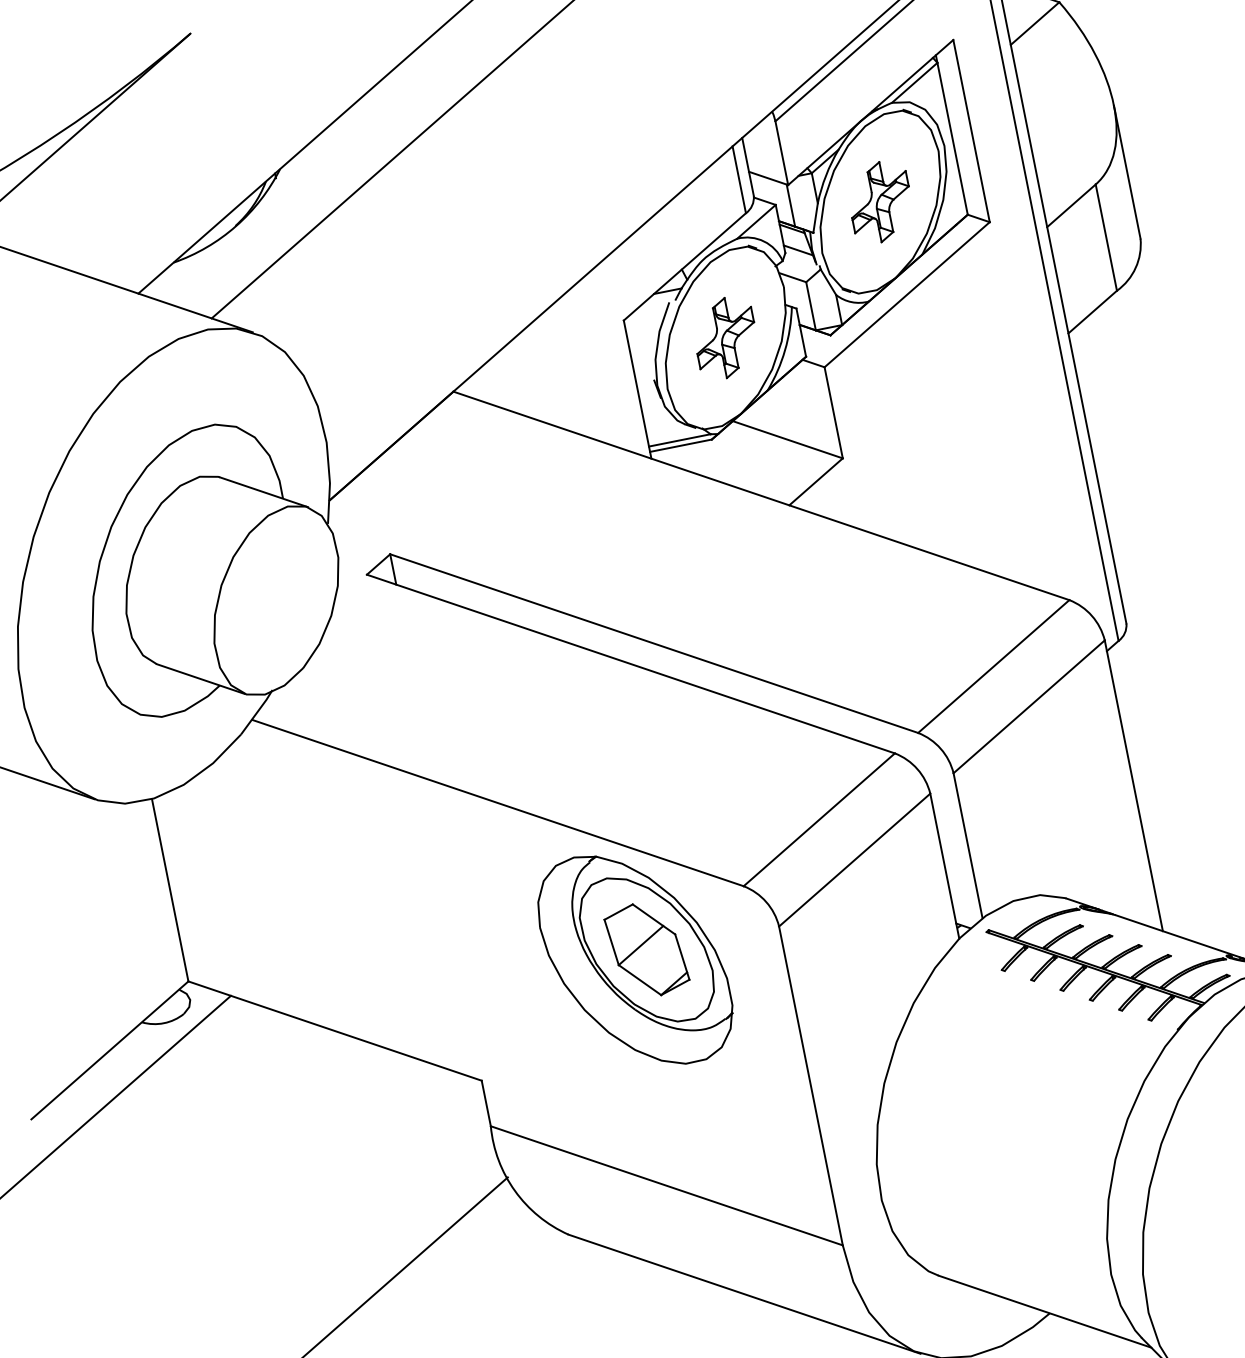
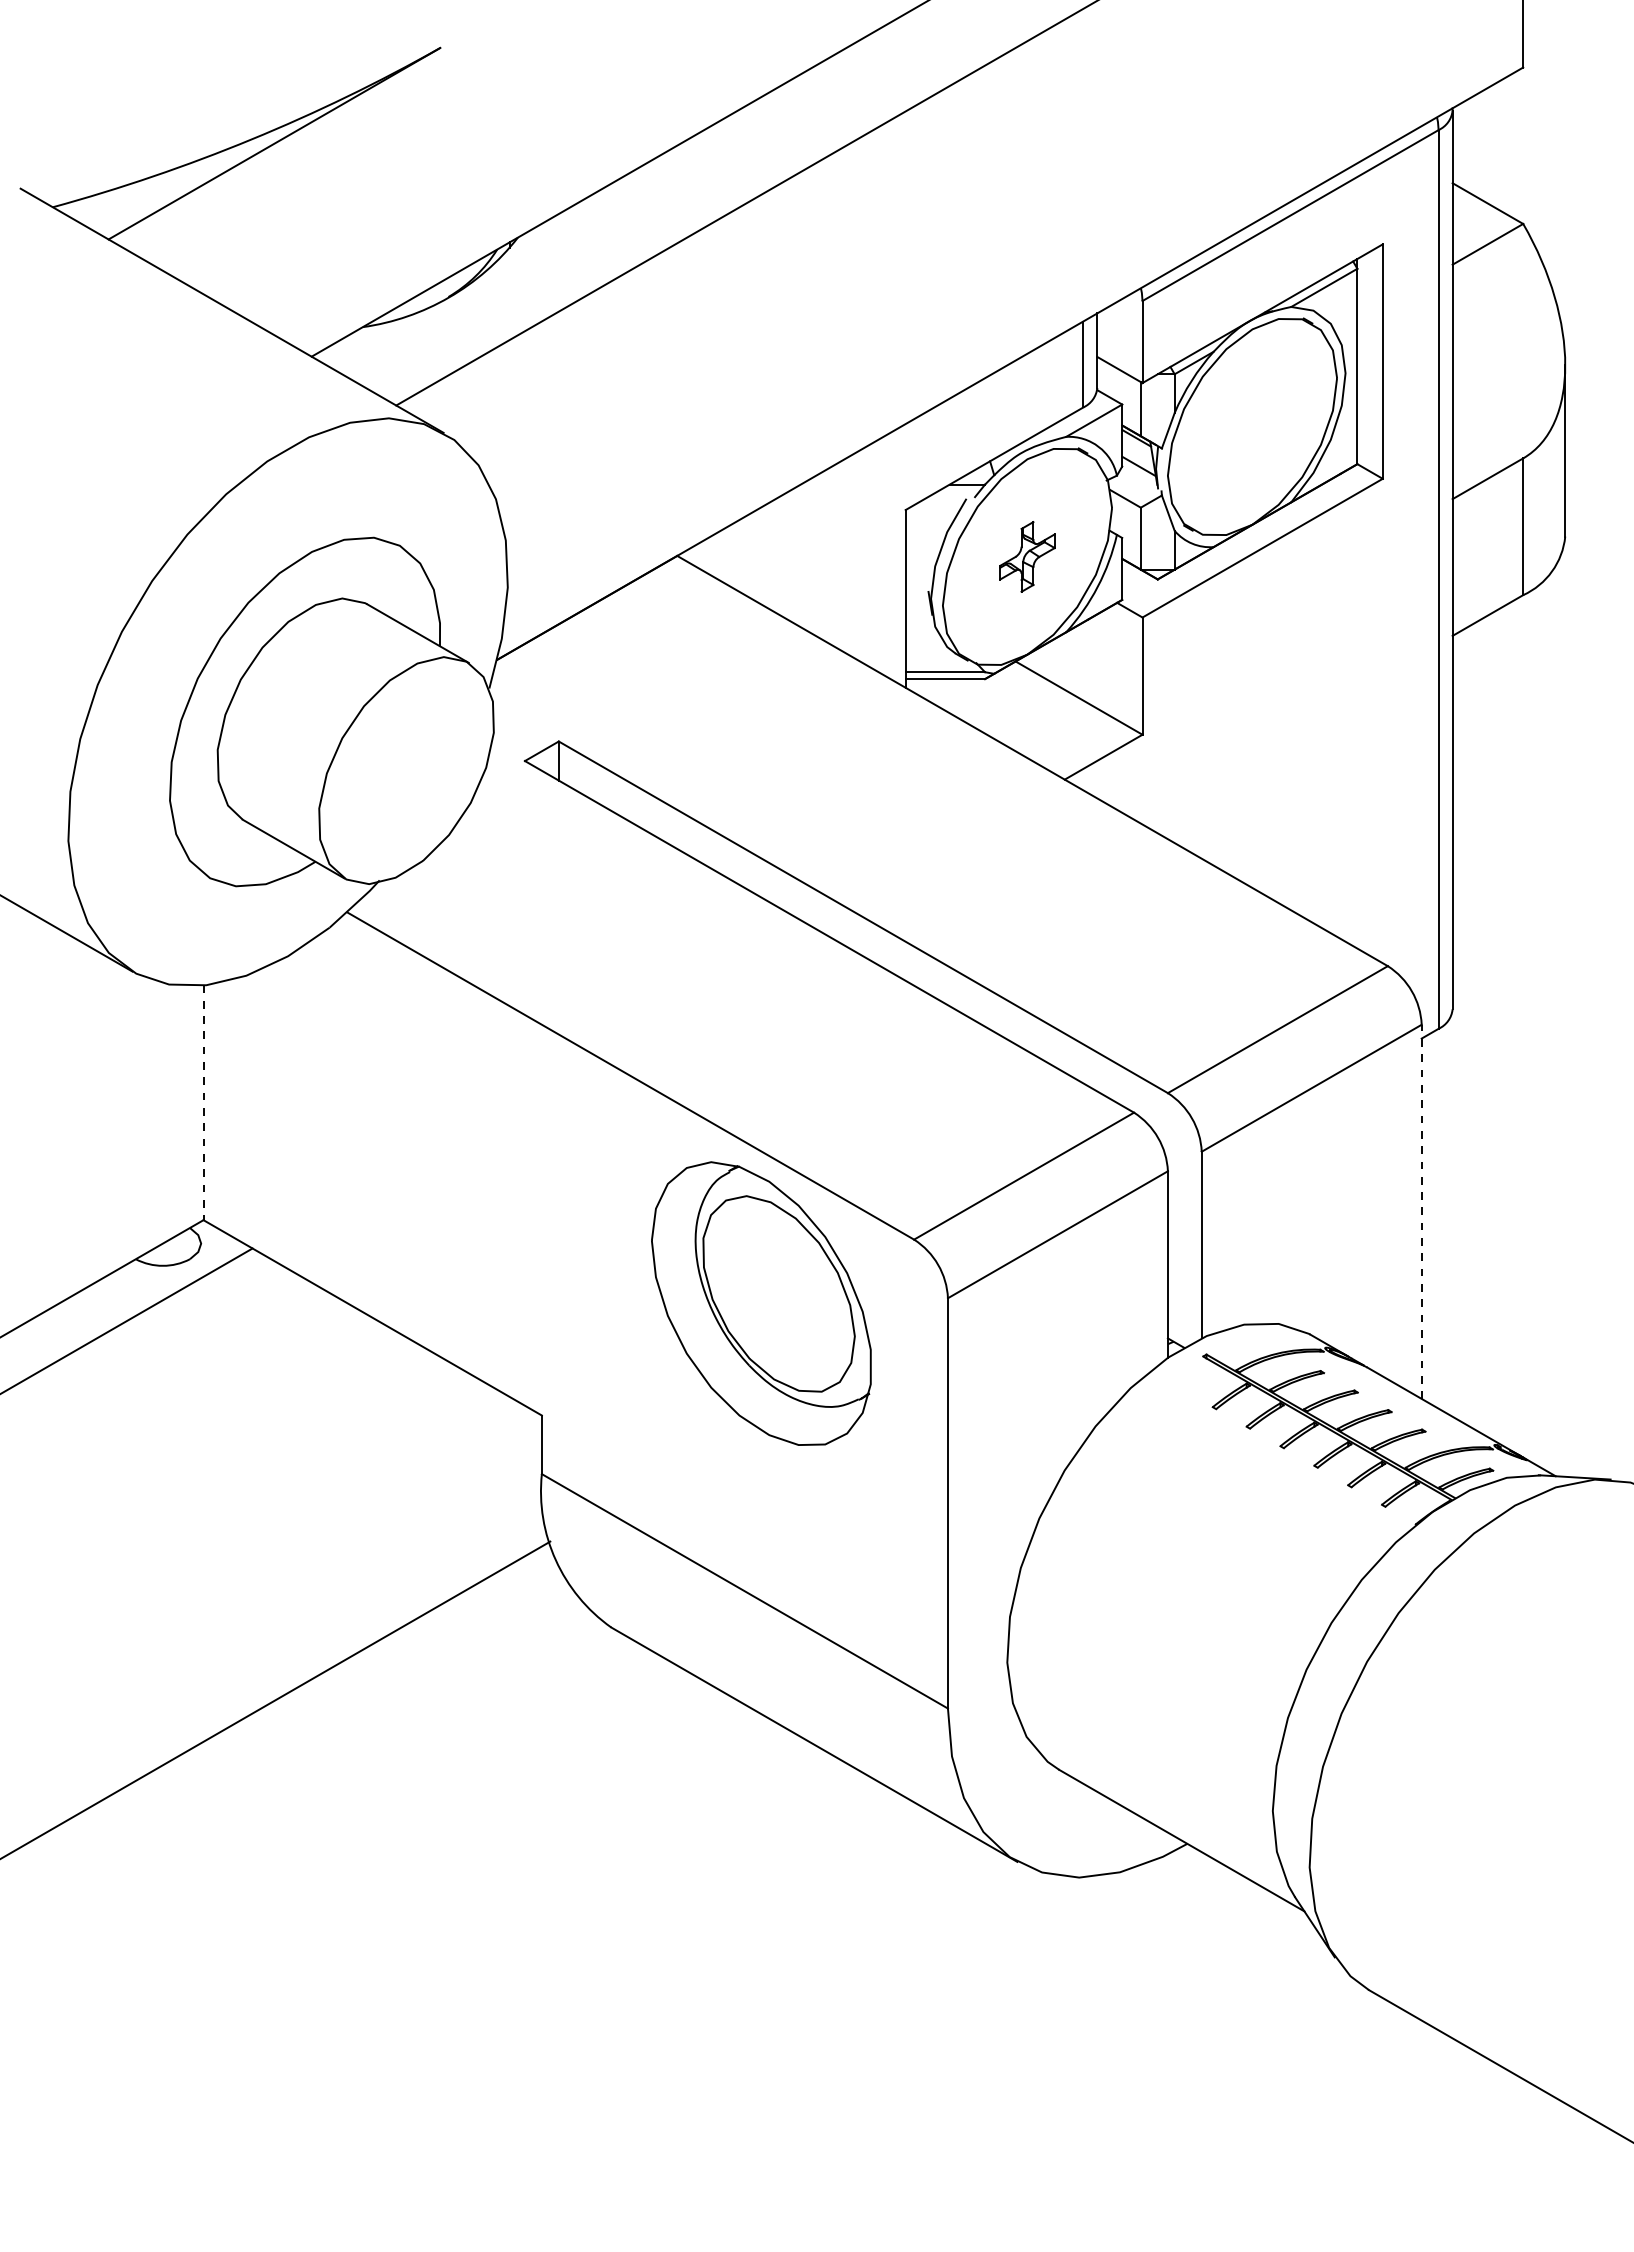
part: (880, 201) -> (1252, 426), removed
part: (725, 337) -> (1027, 556), size x0.7
line: (1133, 785) -> (1421, 1211), solid -> dashed
line: (170, 890) -> (203, 1103), solid -> dashed
part: (646, 949) -> (778, 1294), removed

